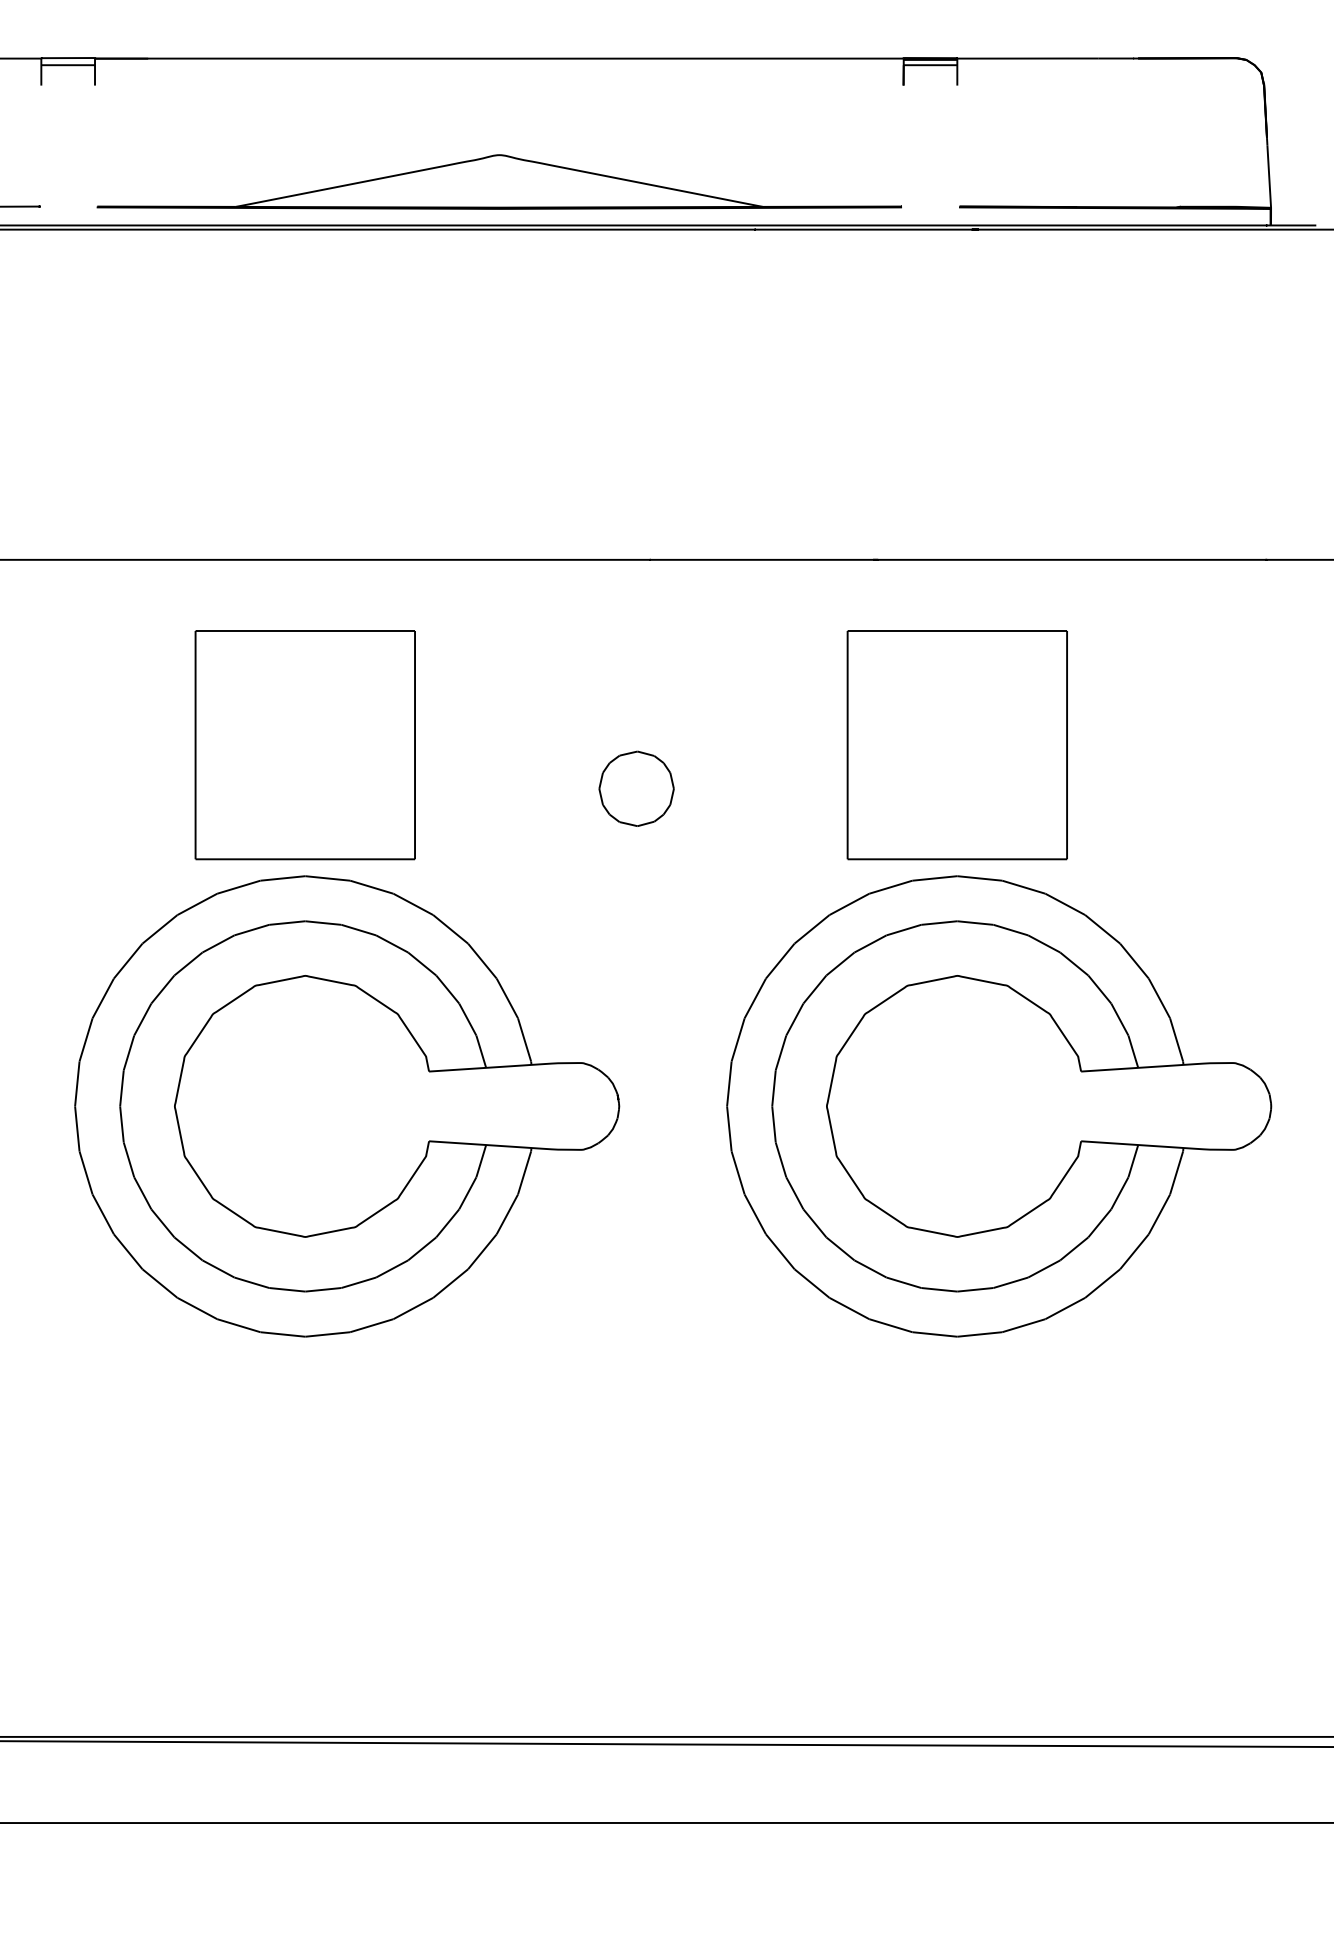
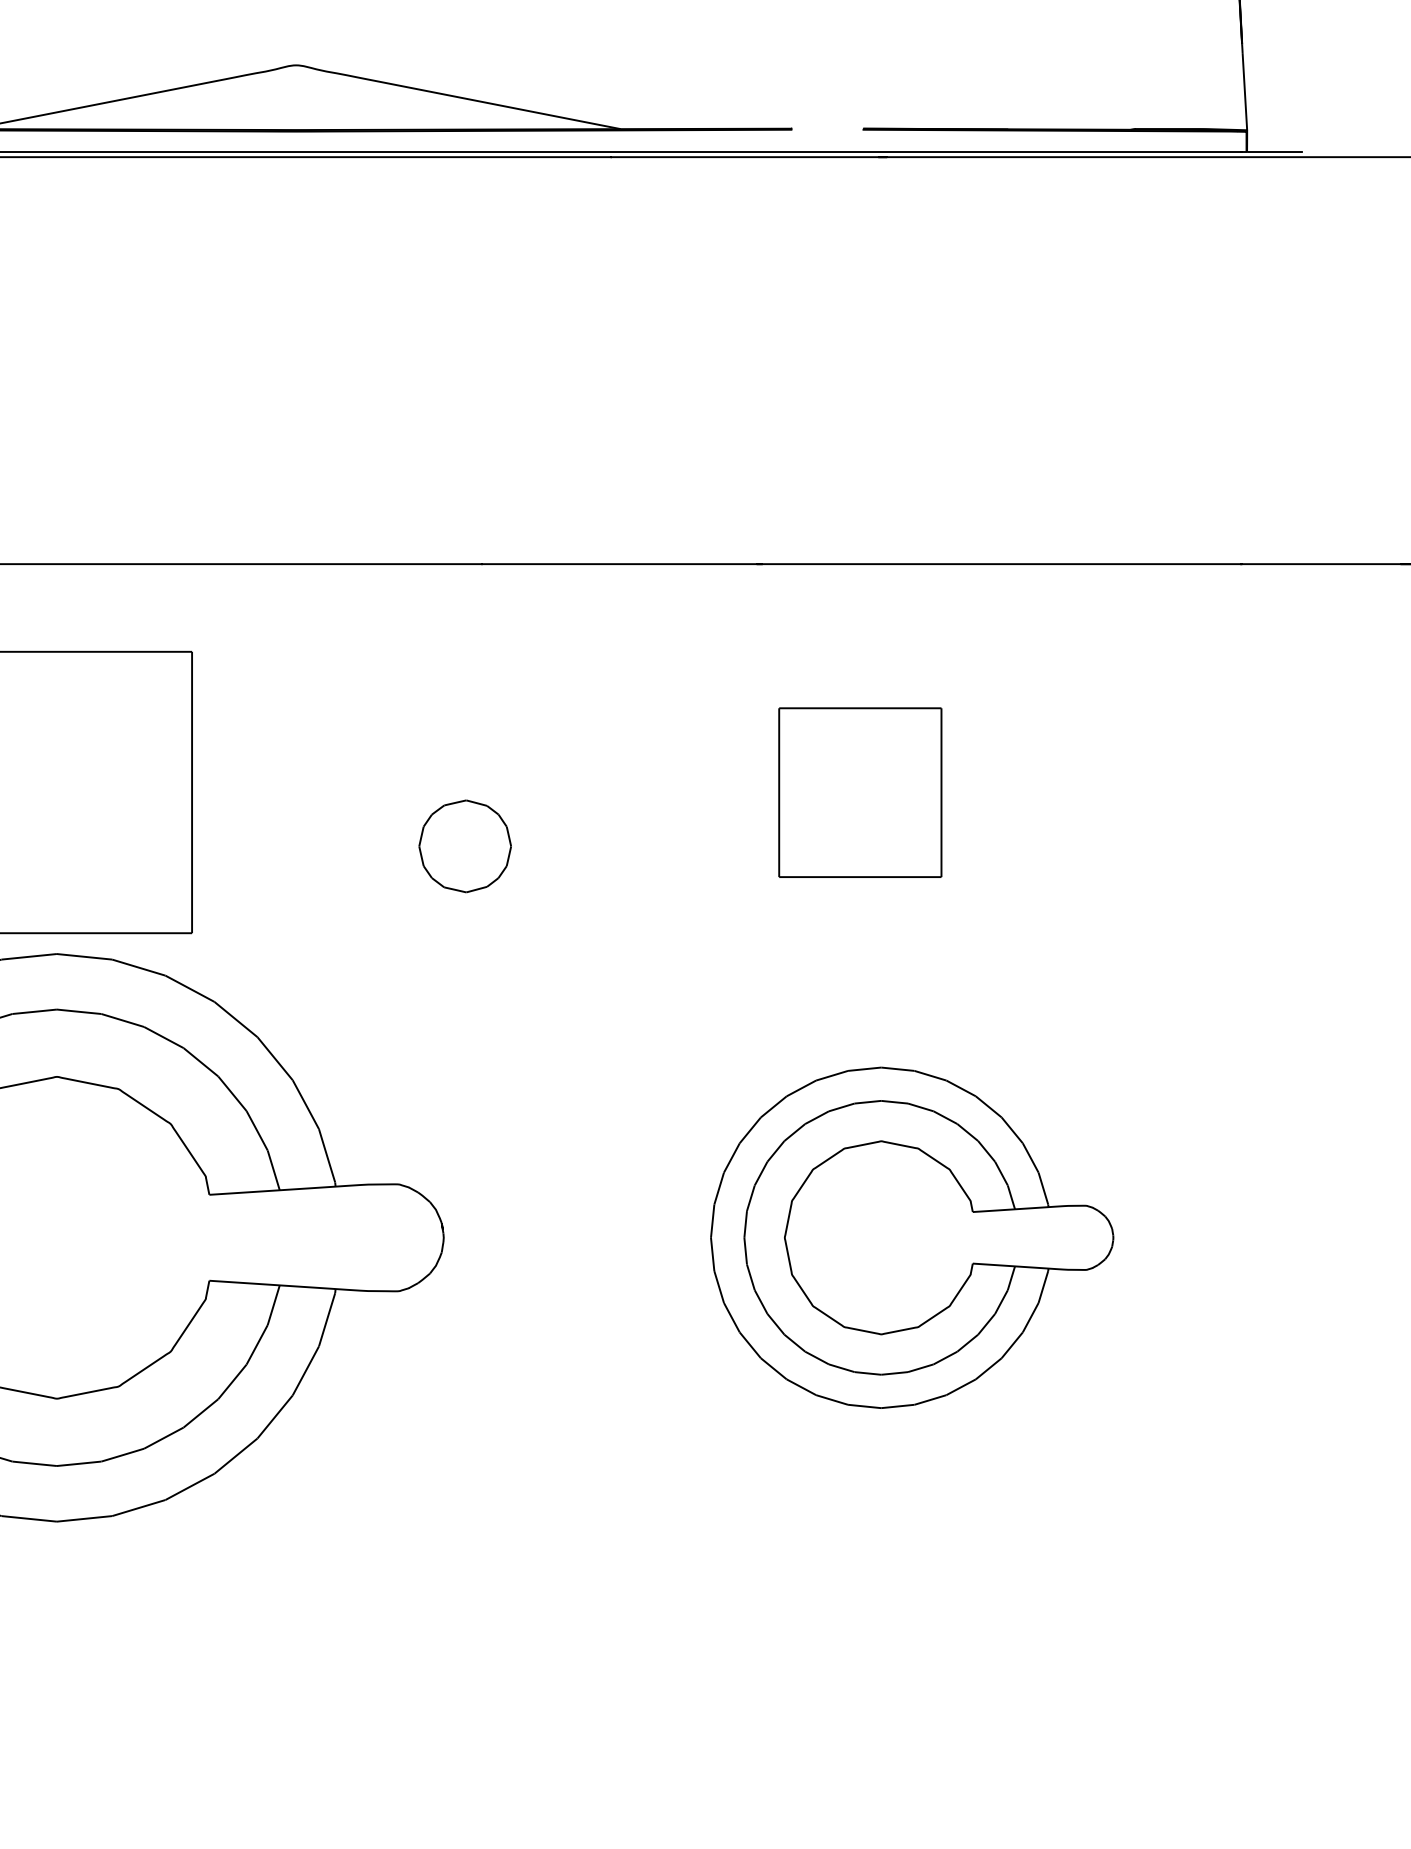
part: (956, 745) -> (859, 792), size x0.6
part: (999, 1106) -> (912, 1237), size x0.6

